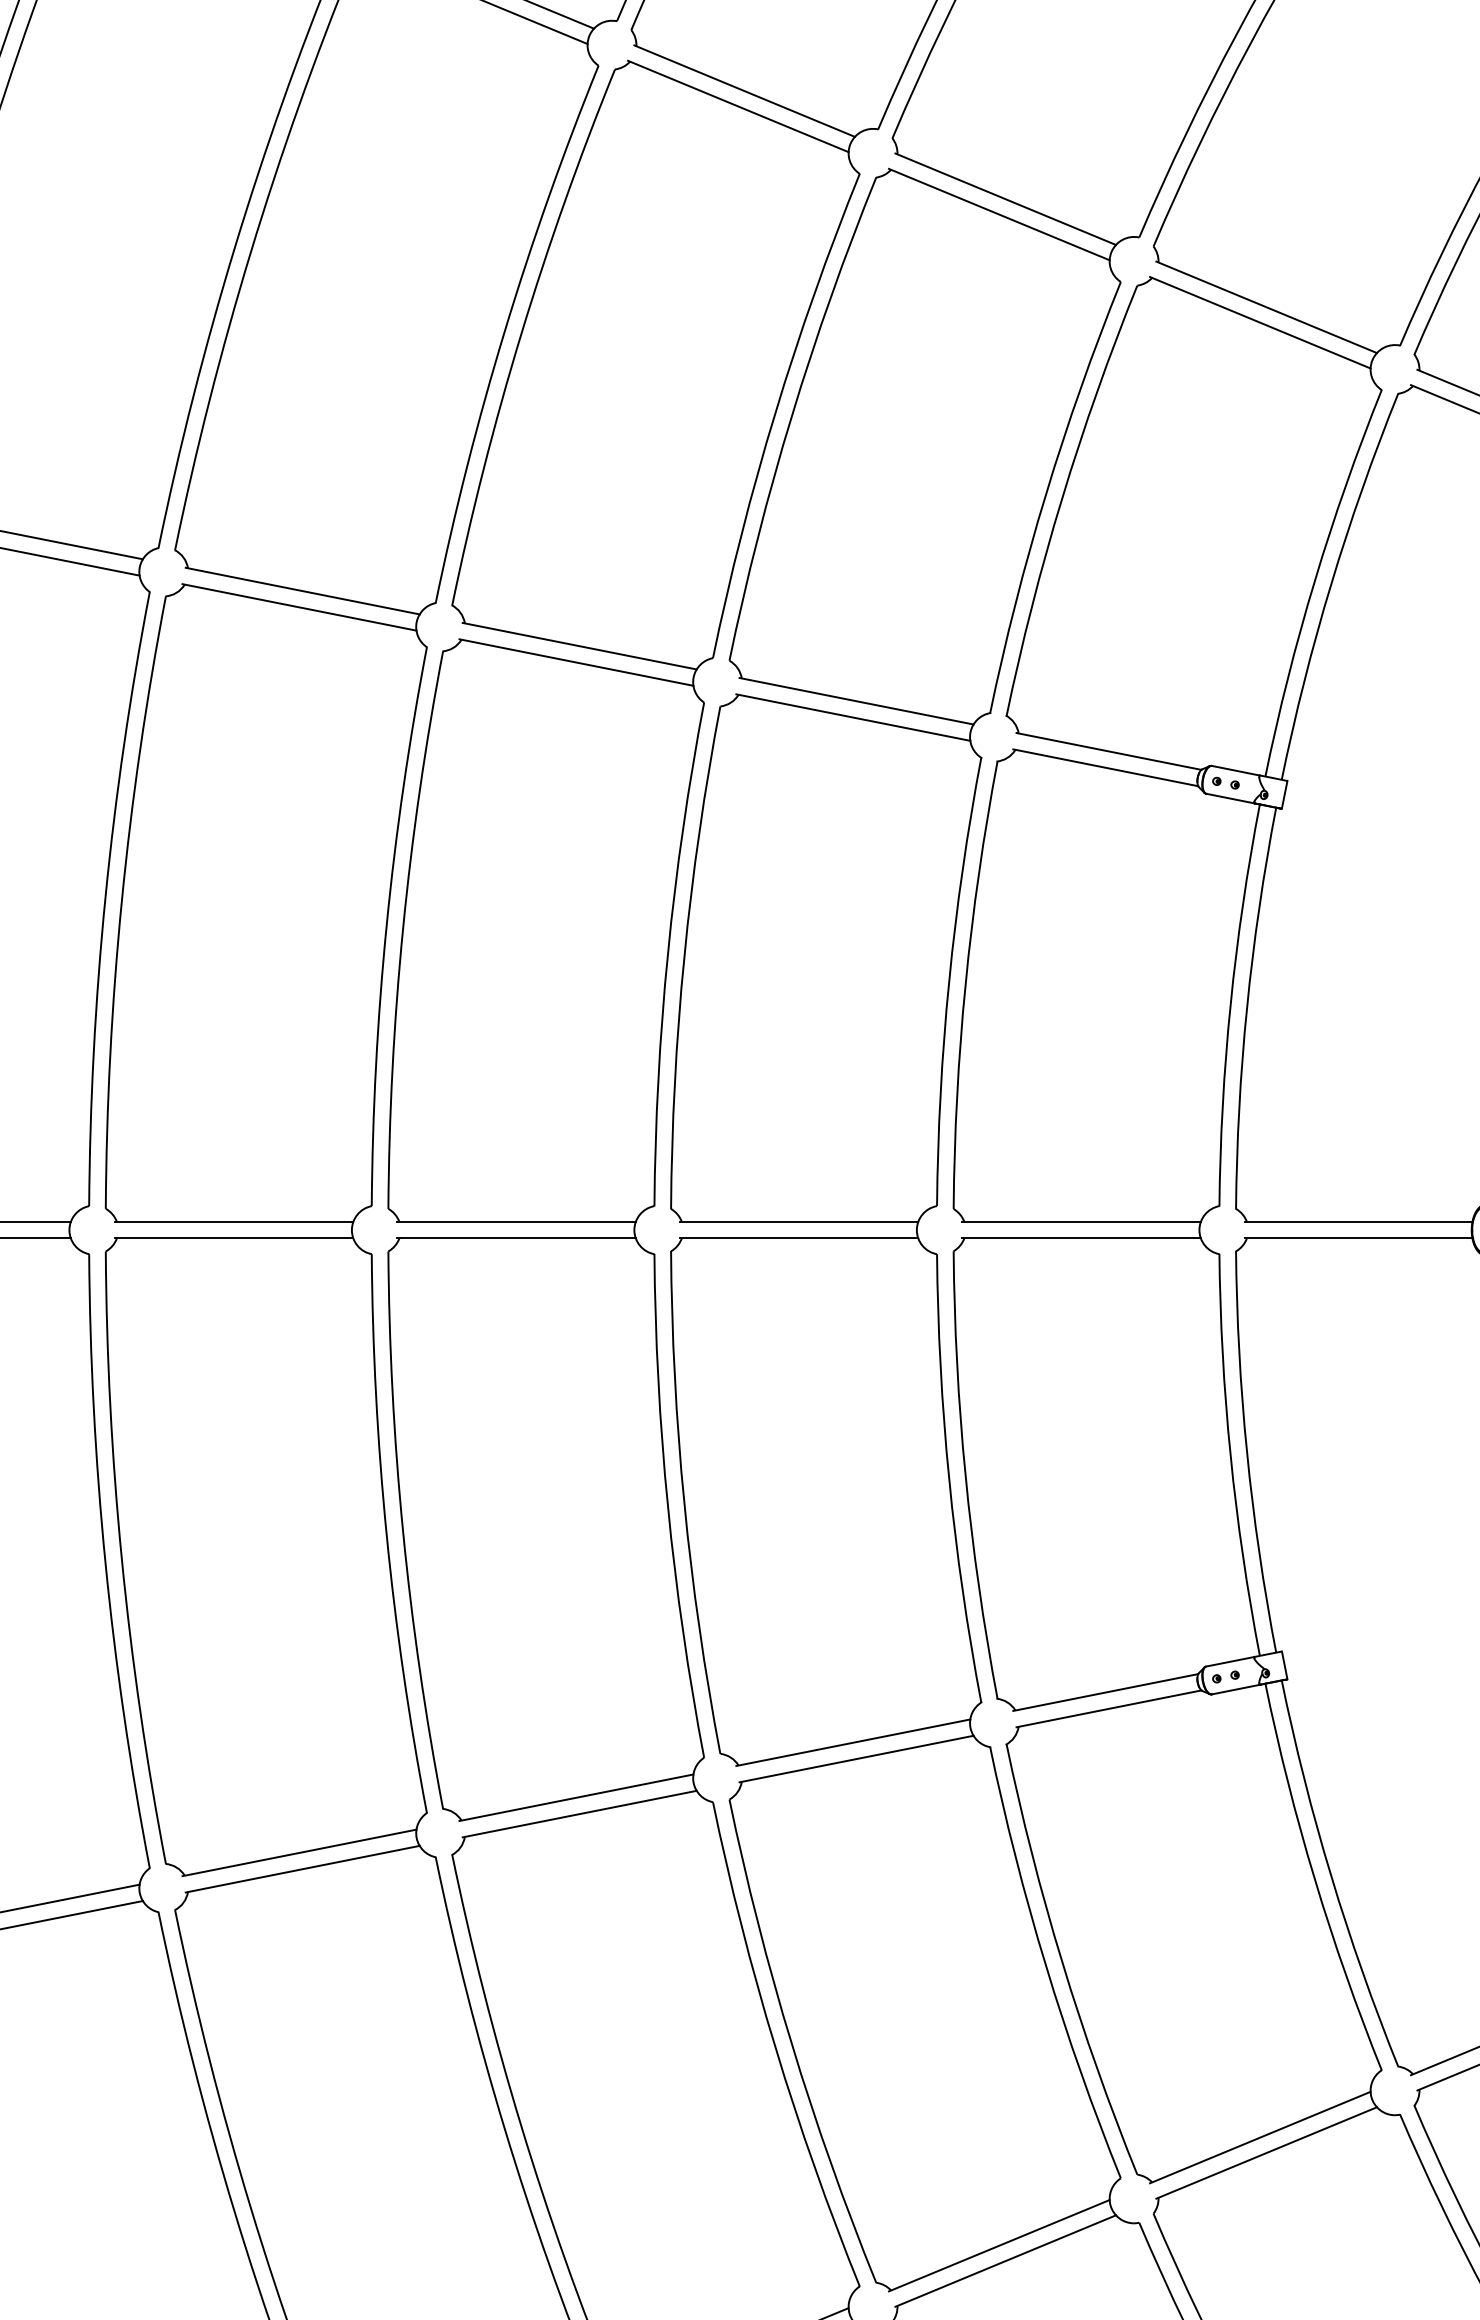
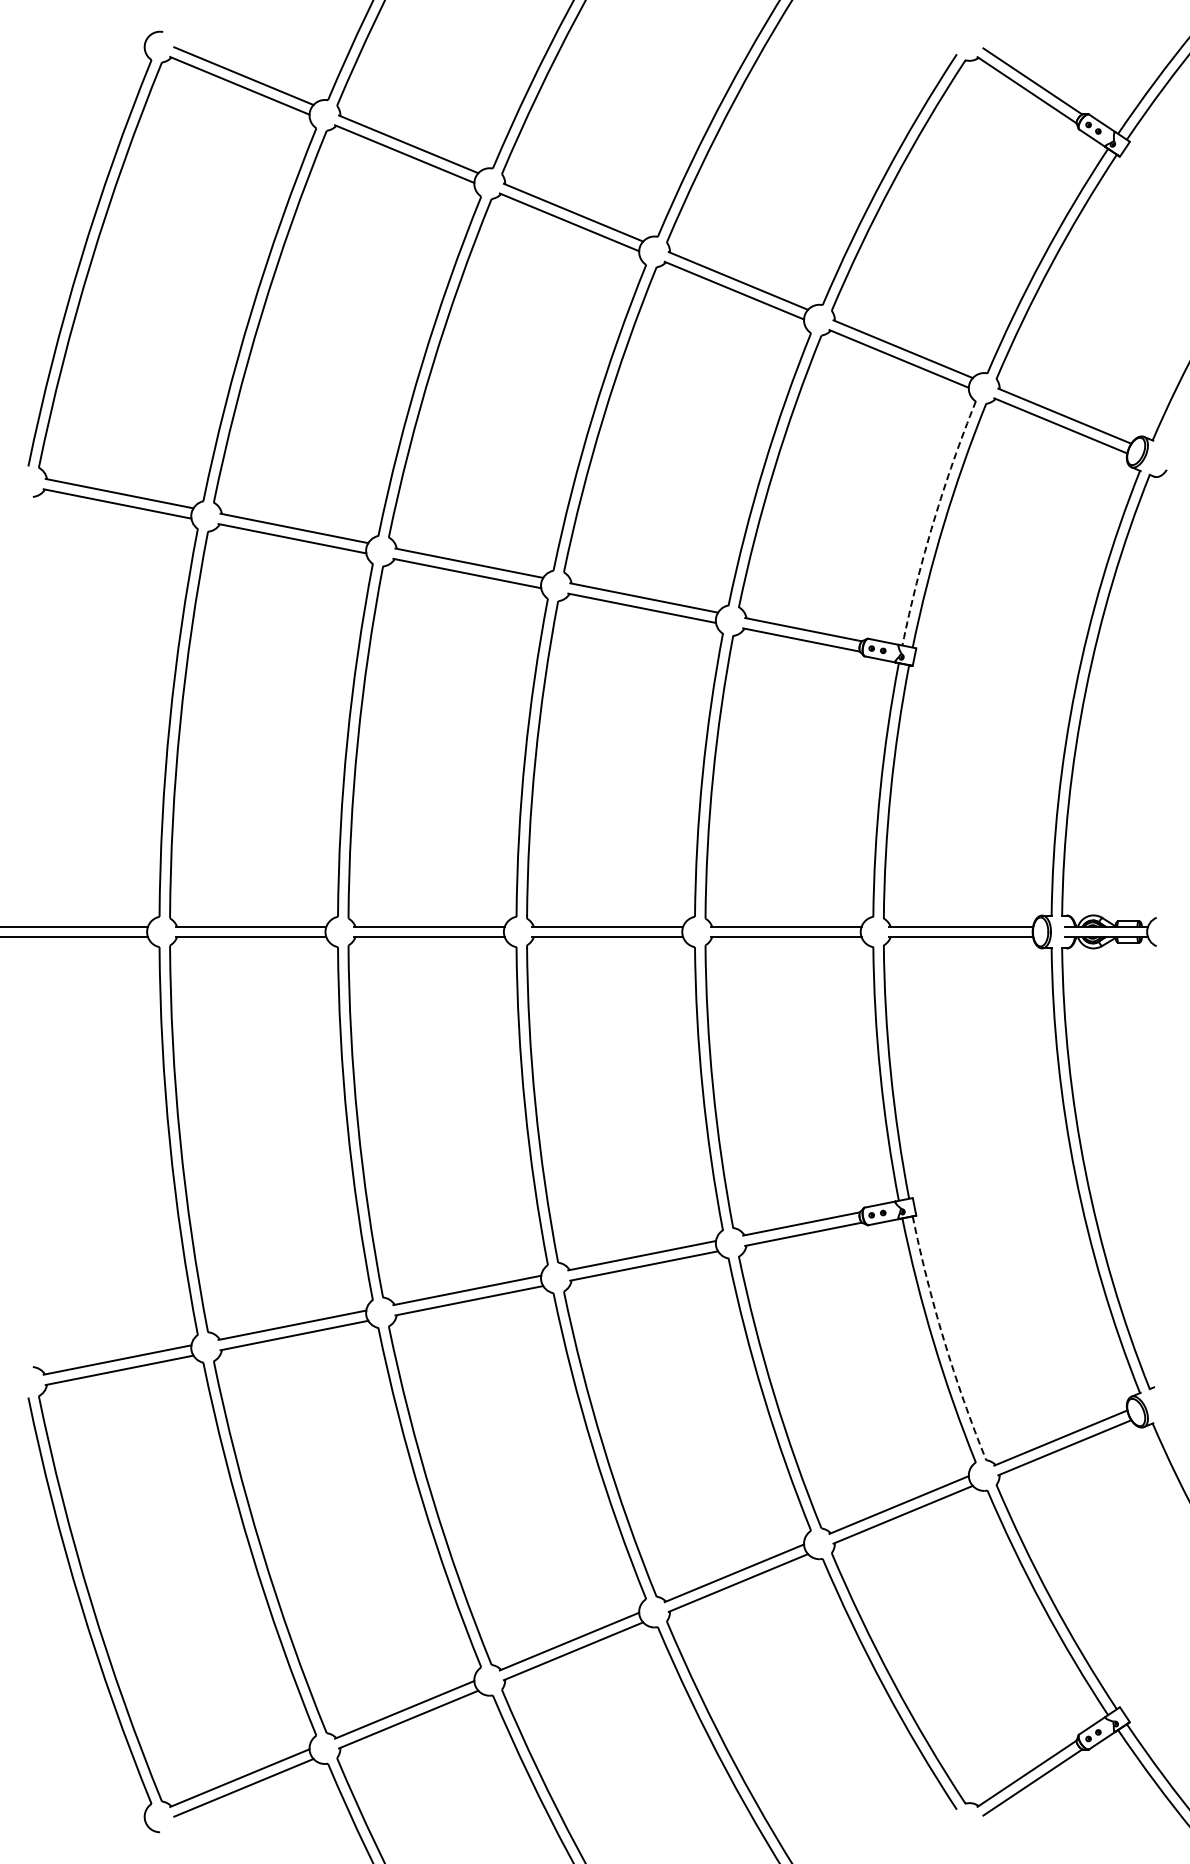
arc: (1314, 580) -> (933, 521), solid -> dashed
arc: (1332, 1877) -> (944, 1340), solid -> dashed

